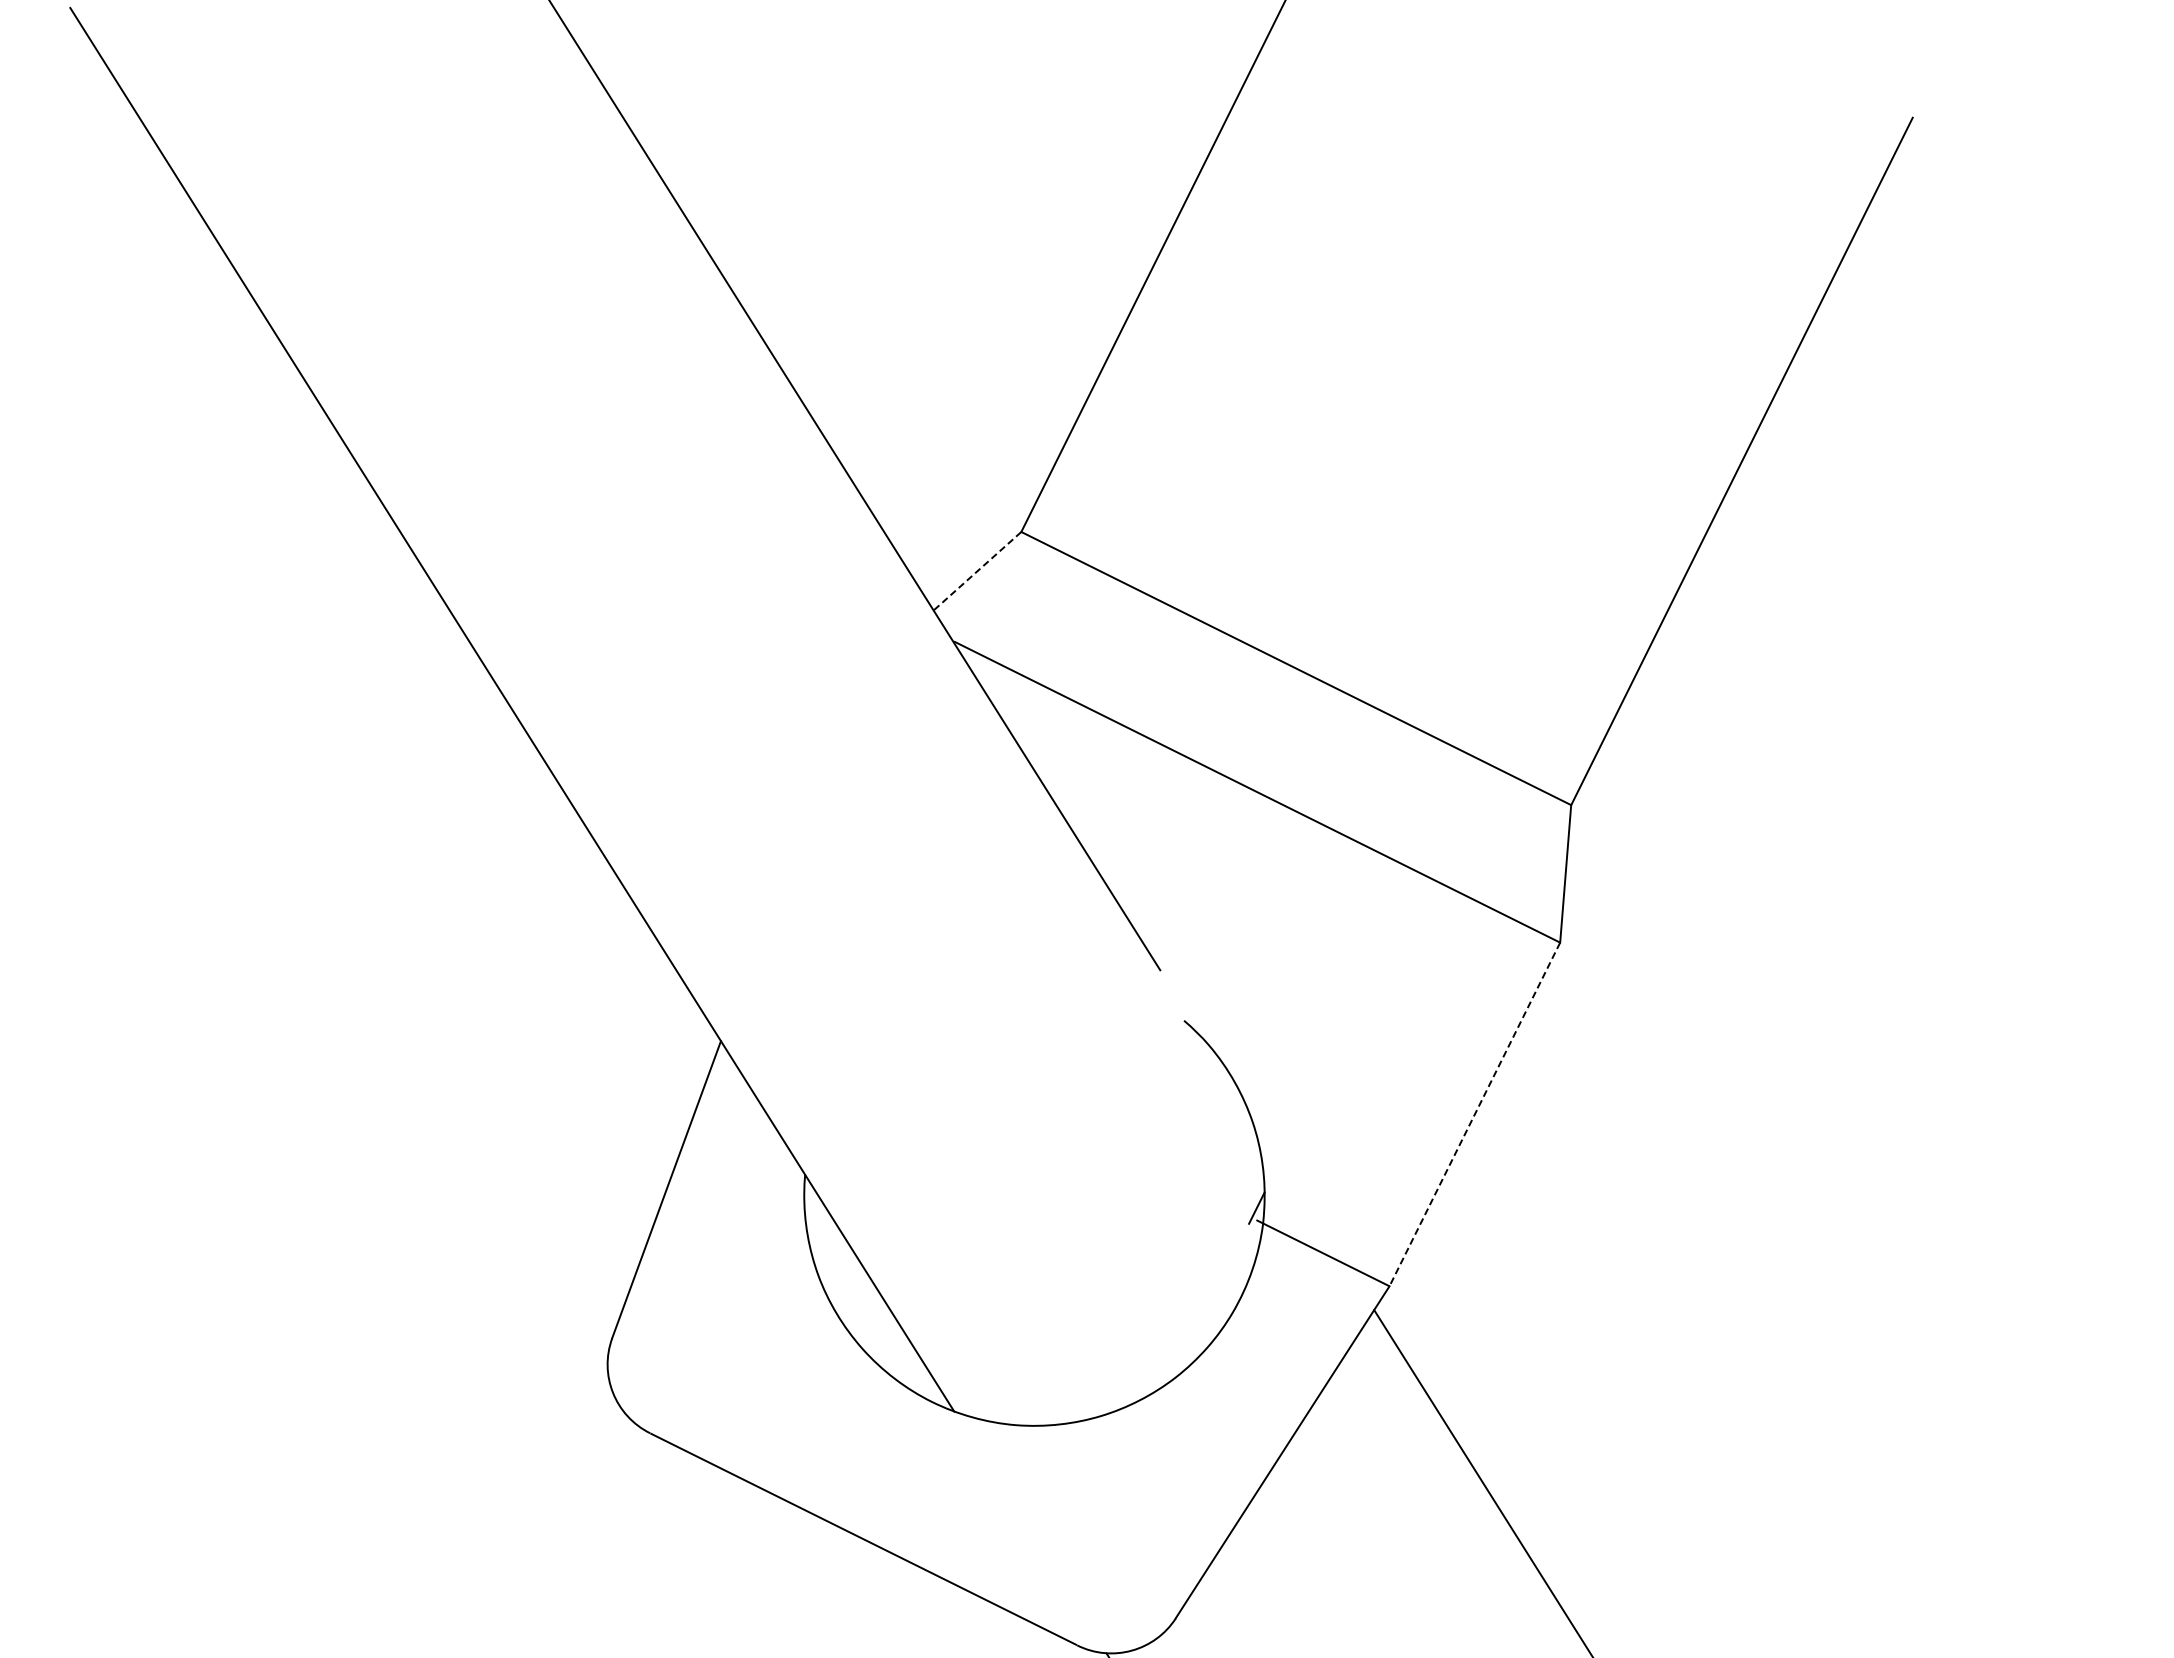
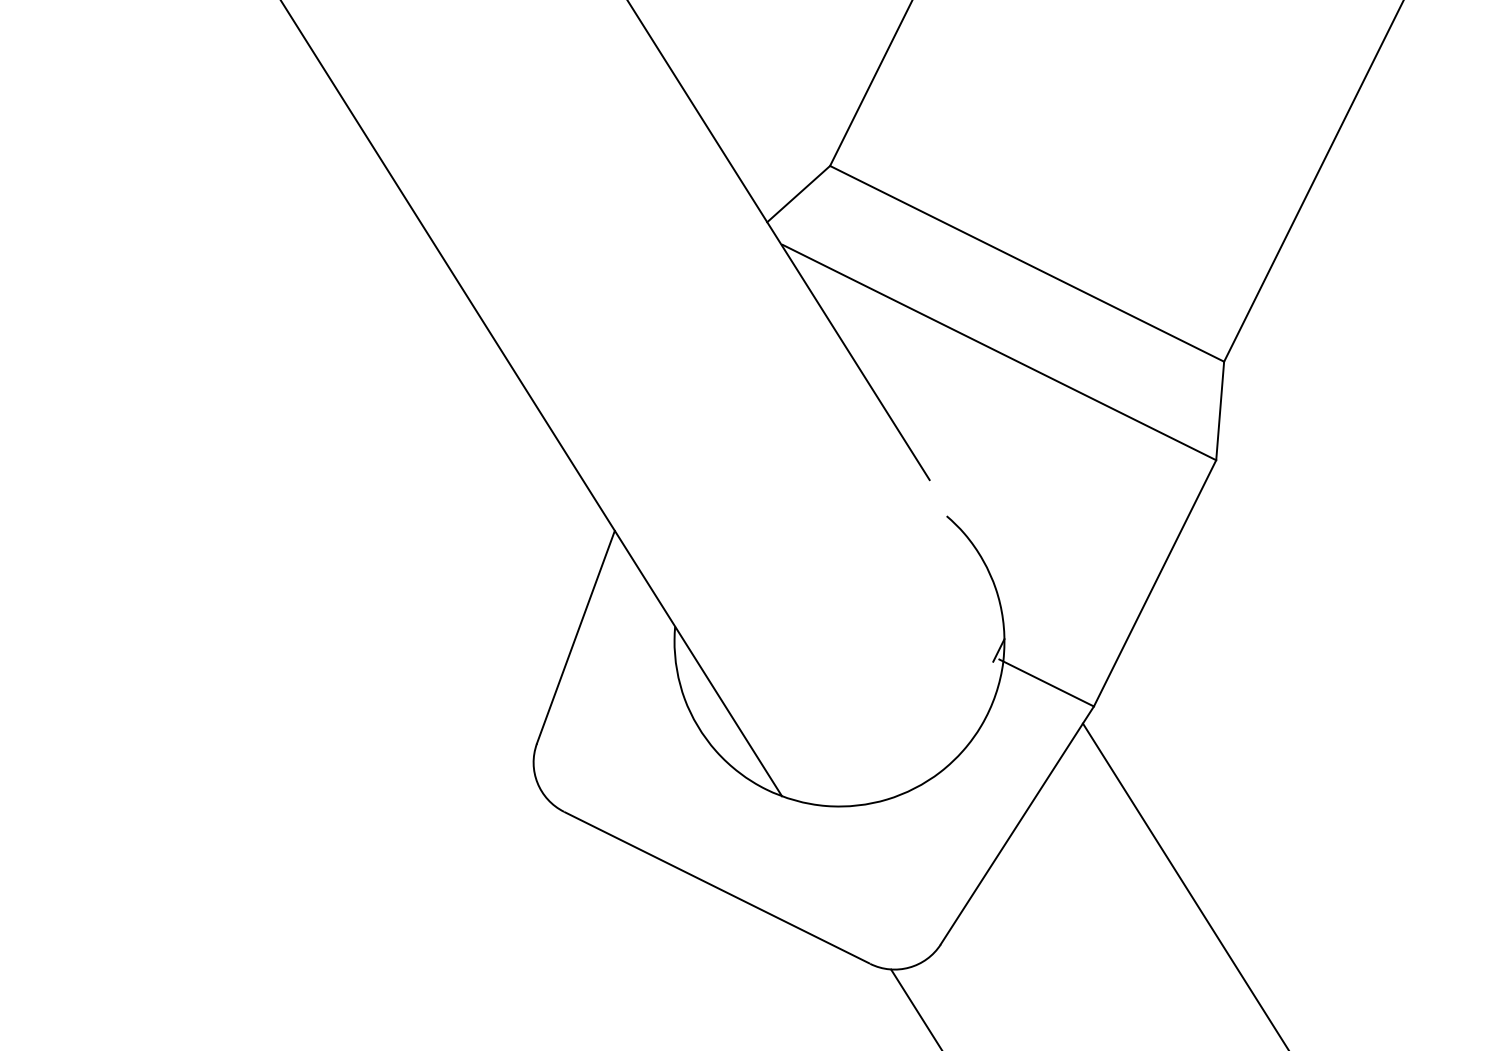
line: (977, 571) -> (798, 194), dashed -> solid
line: (1474, 1114) -> (1154, 583), dashed -> solid

